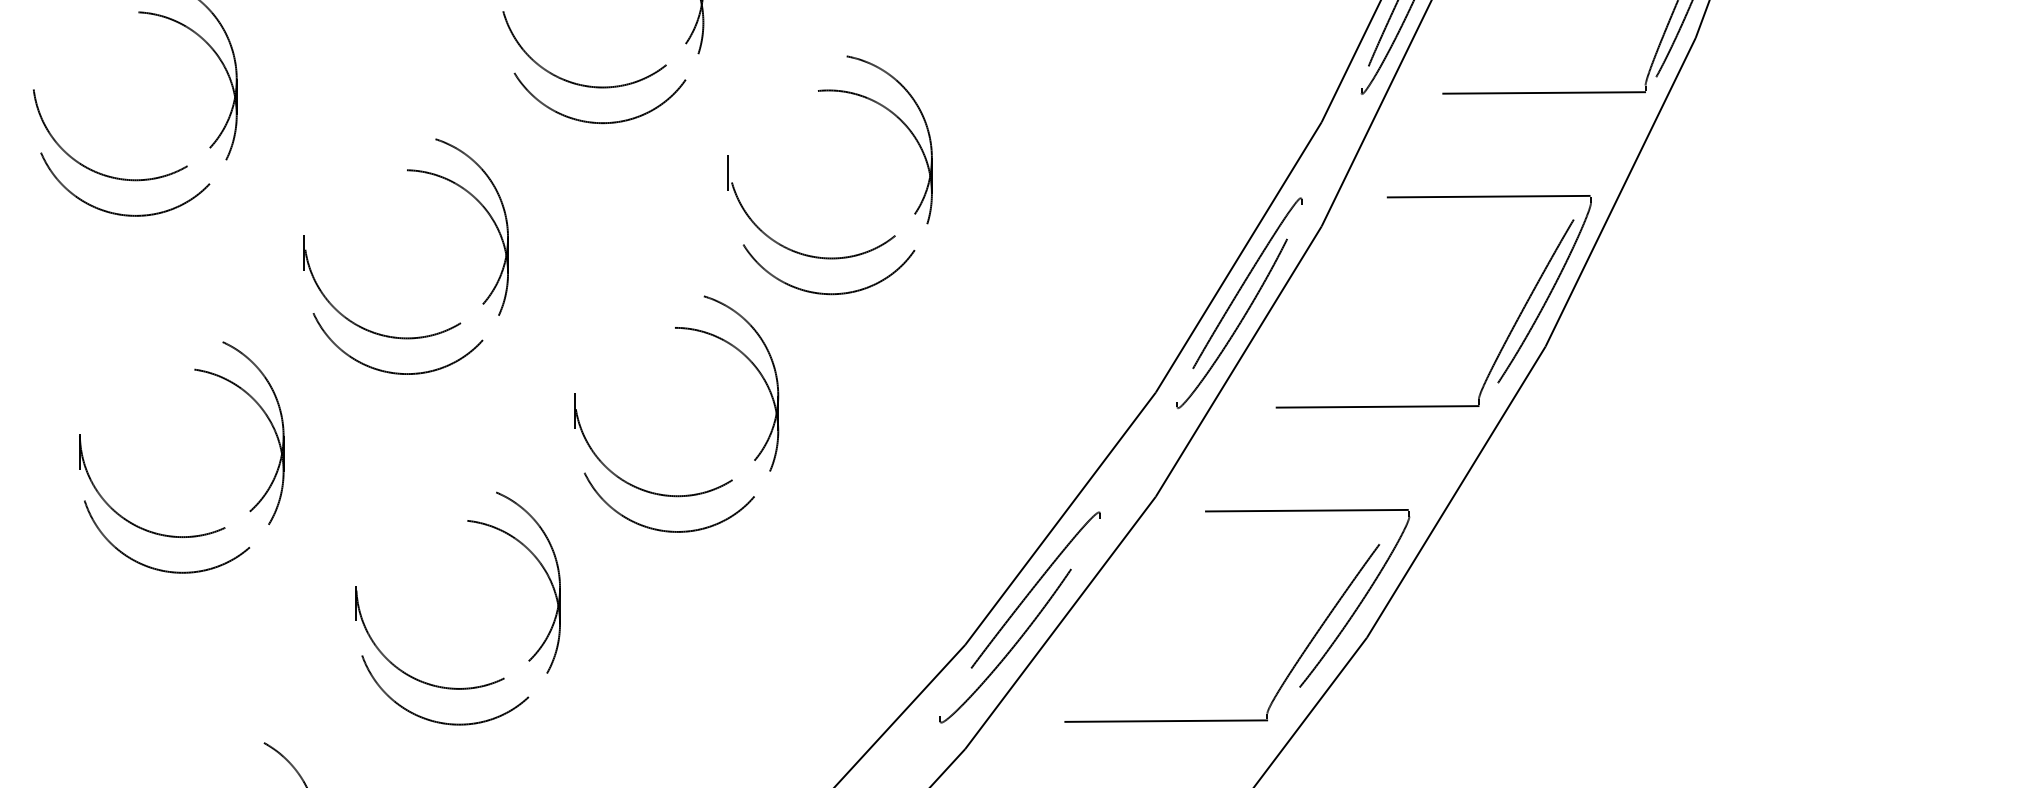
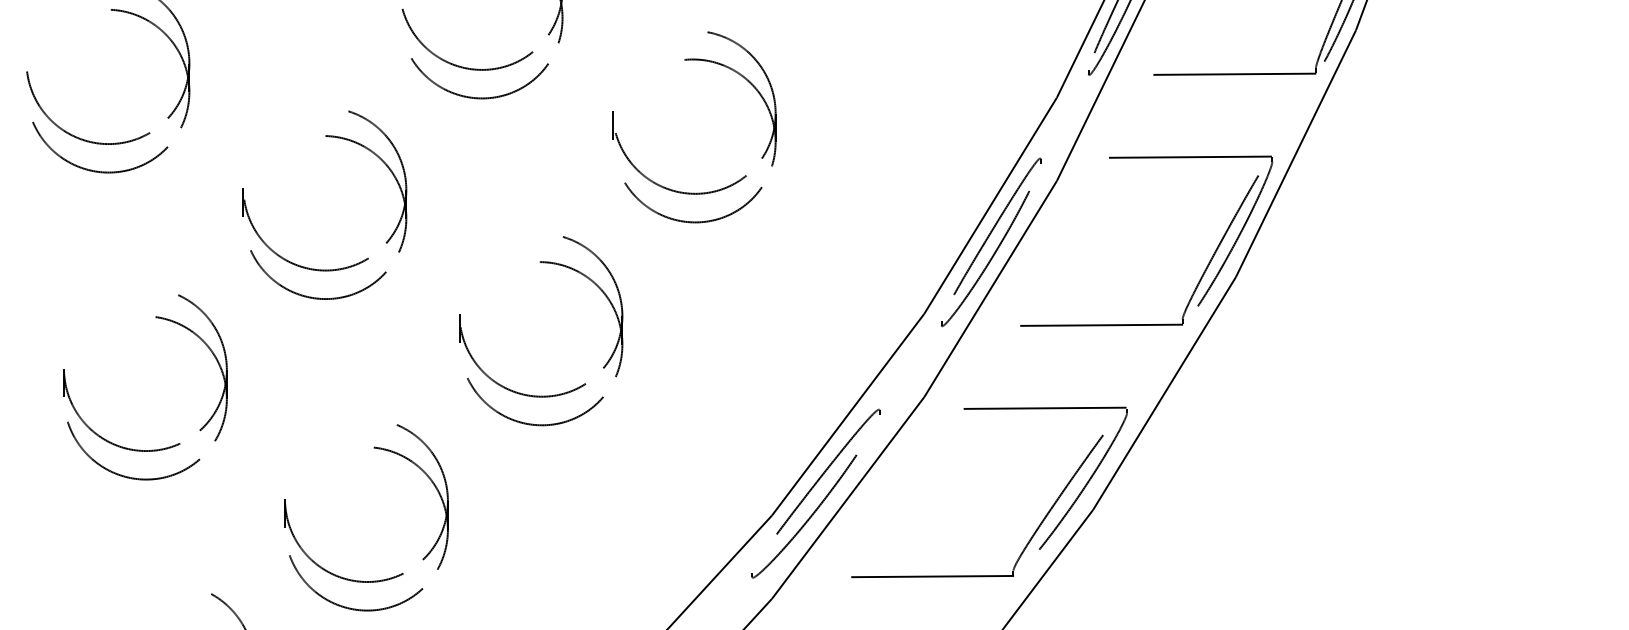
part: (819, 256) -> (685, 192), moved
part: (174, 535) -> (139, 449), moved
part: (455, 687) -> (364, 580), moved

